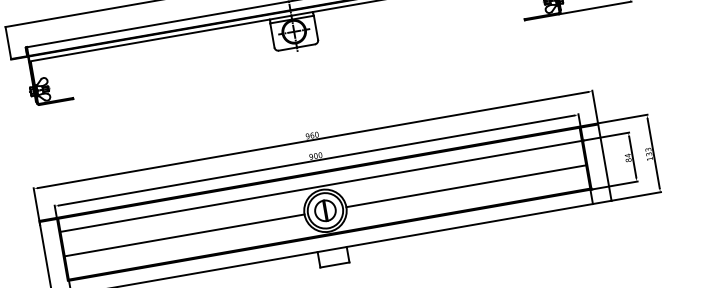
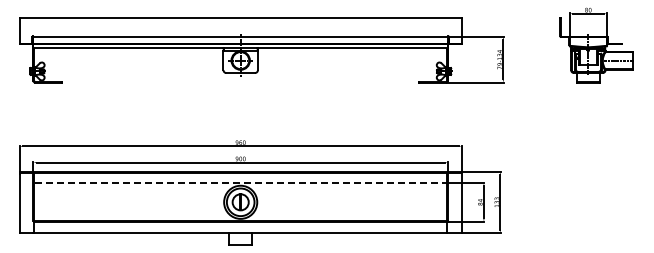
line: (322, 185) -> (241, 182), solid -> dashed
line: (465, 186) -> (351, 202), removed
line: (185, 235) -> (129, 202), removed

